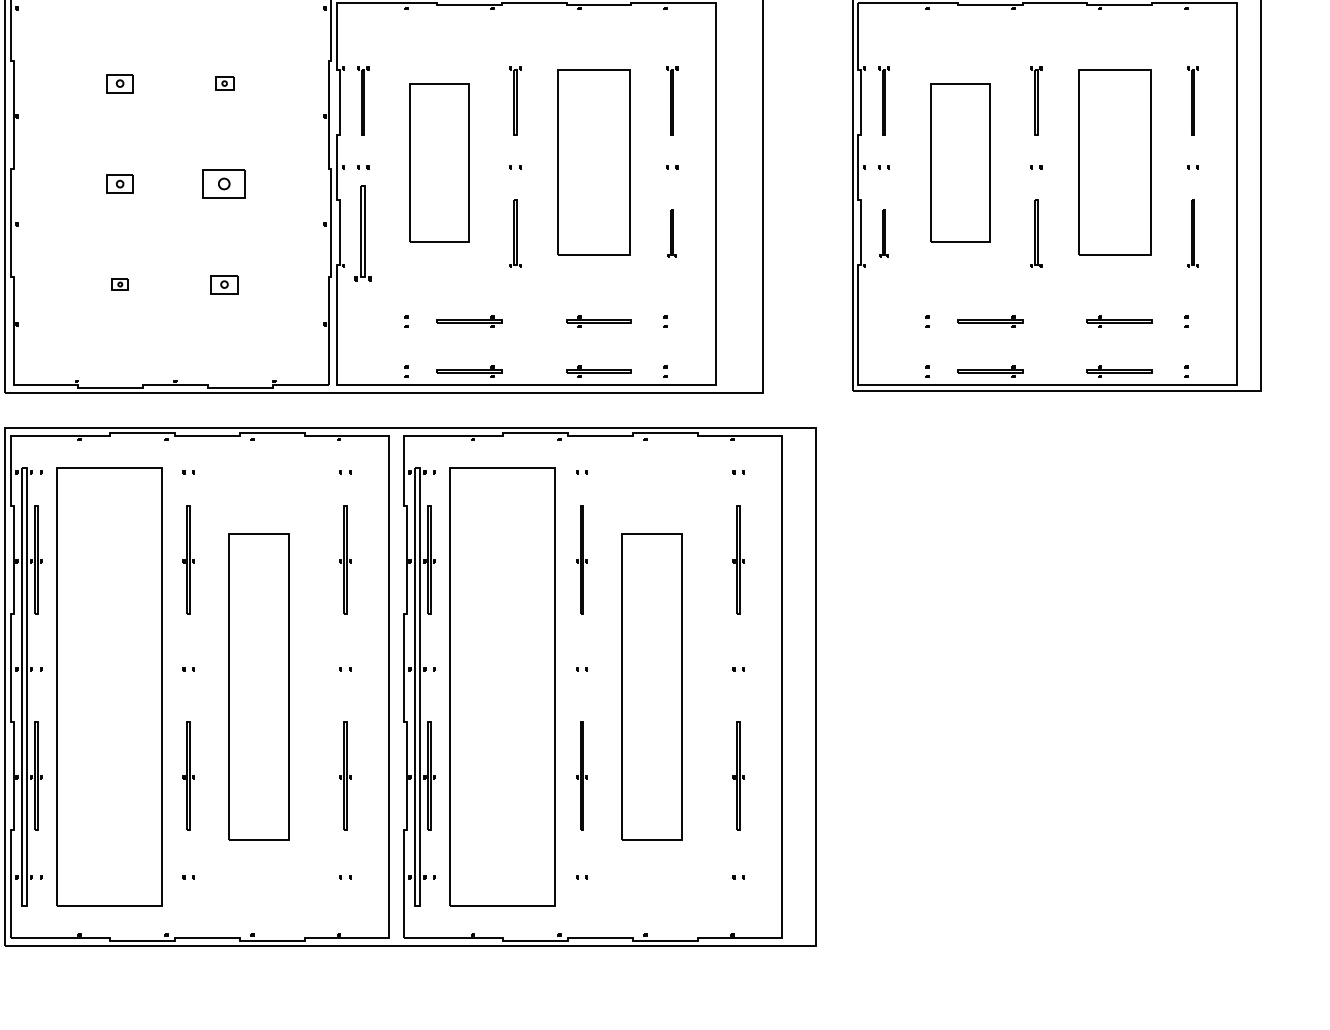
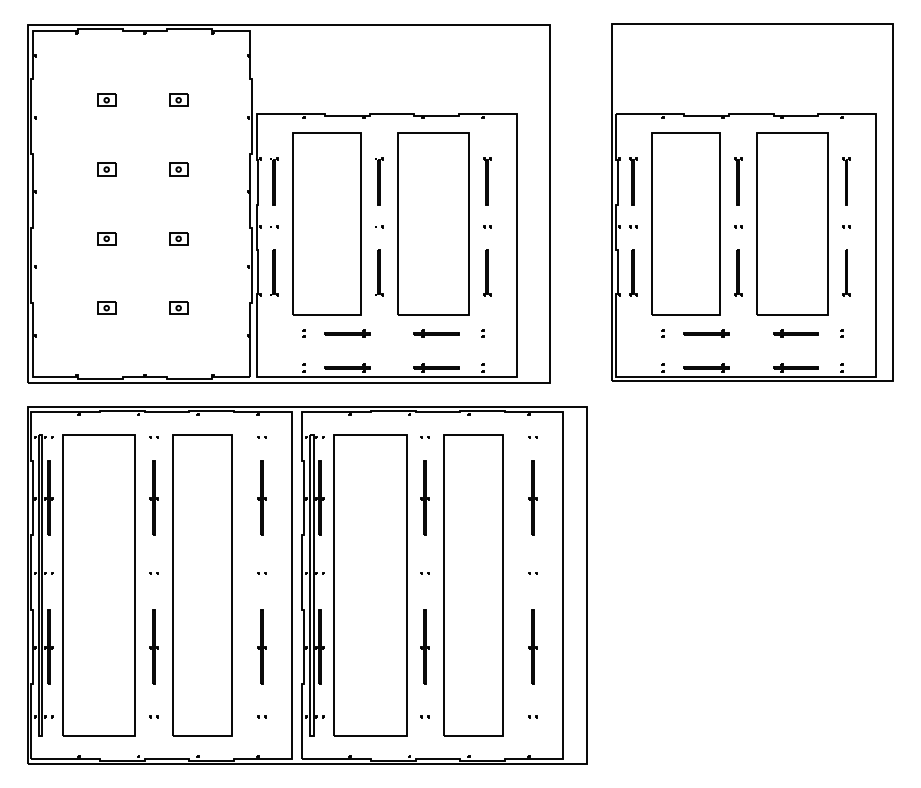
part: (224, 83) -> (178, 169), size x1.43
part: (438, 161) -> (326, 223), size x1.67
part: (594, 161) -> (433, 223), size x1.43
part: (959, 161) -> (685, 223), size x1.67
part: (1114, 161) -> (792, 223), size x1.43
part: (224, 183) -> (178, 238), size x0.62
part: (363, 232) -> (274, 272), size x0.71
part: (672, 232) -> (487, 272), size x1.43
part: (884, 232) -> (633, 272), size x1.43
part: (119, 283) -> (106, 307), size x1.67
part: (259, 686) -> (202, 585), size x1.43
part: (652, 686) -> (473, 585), size x1.43

